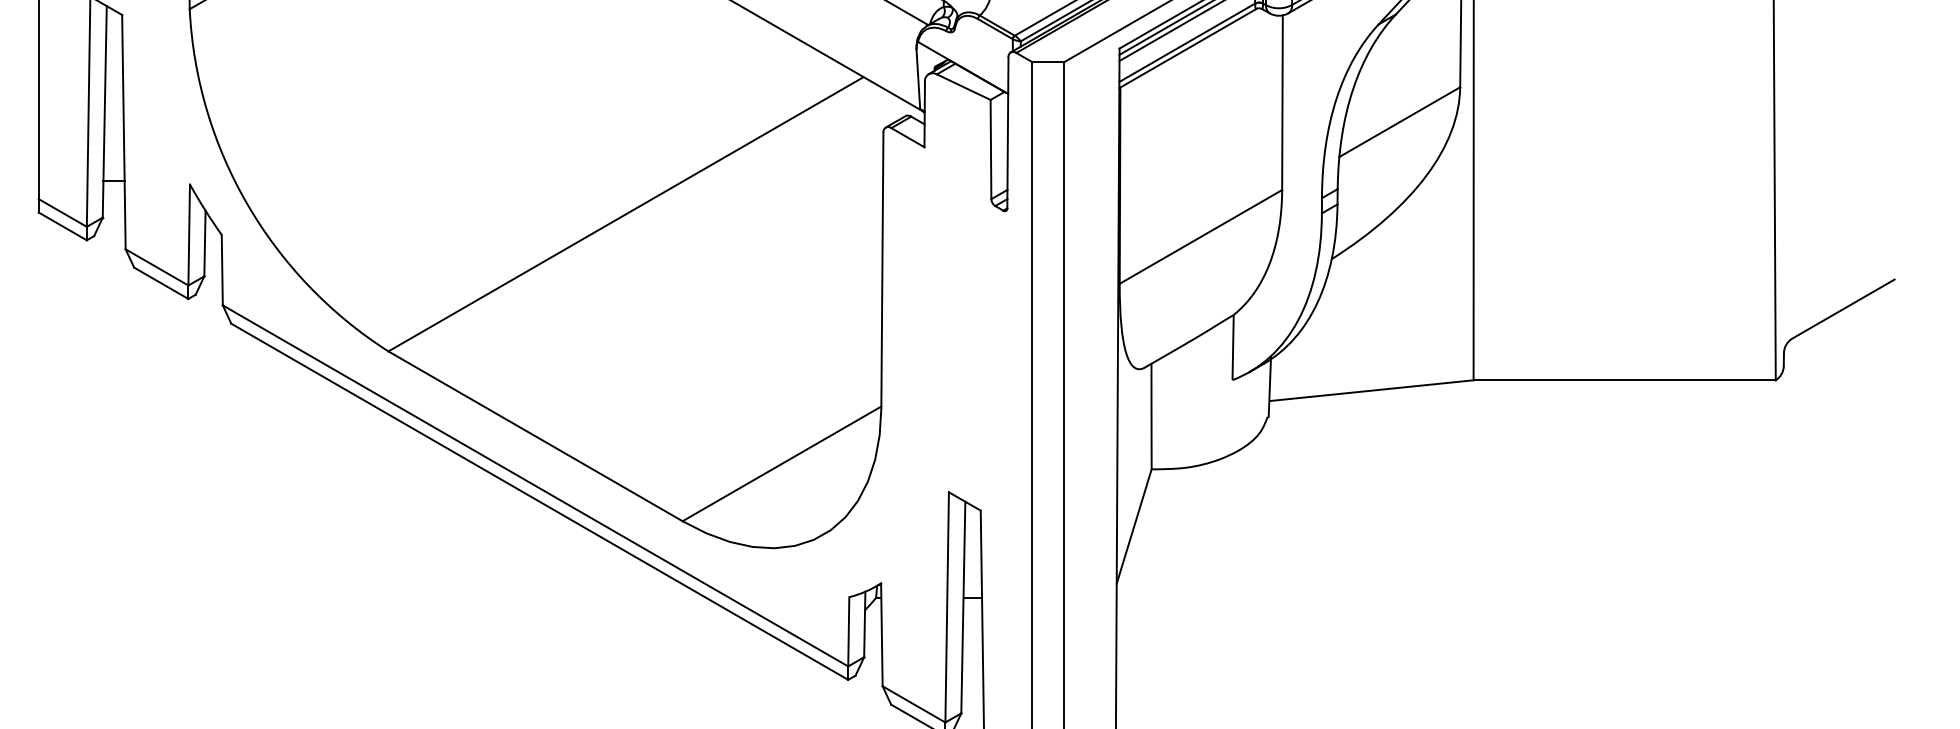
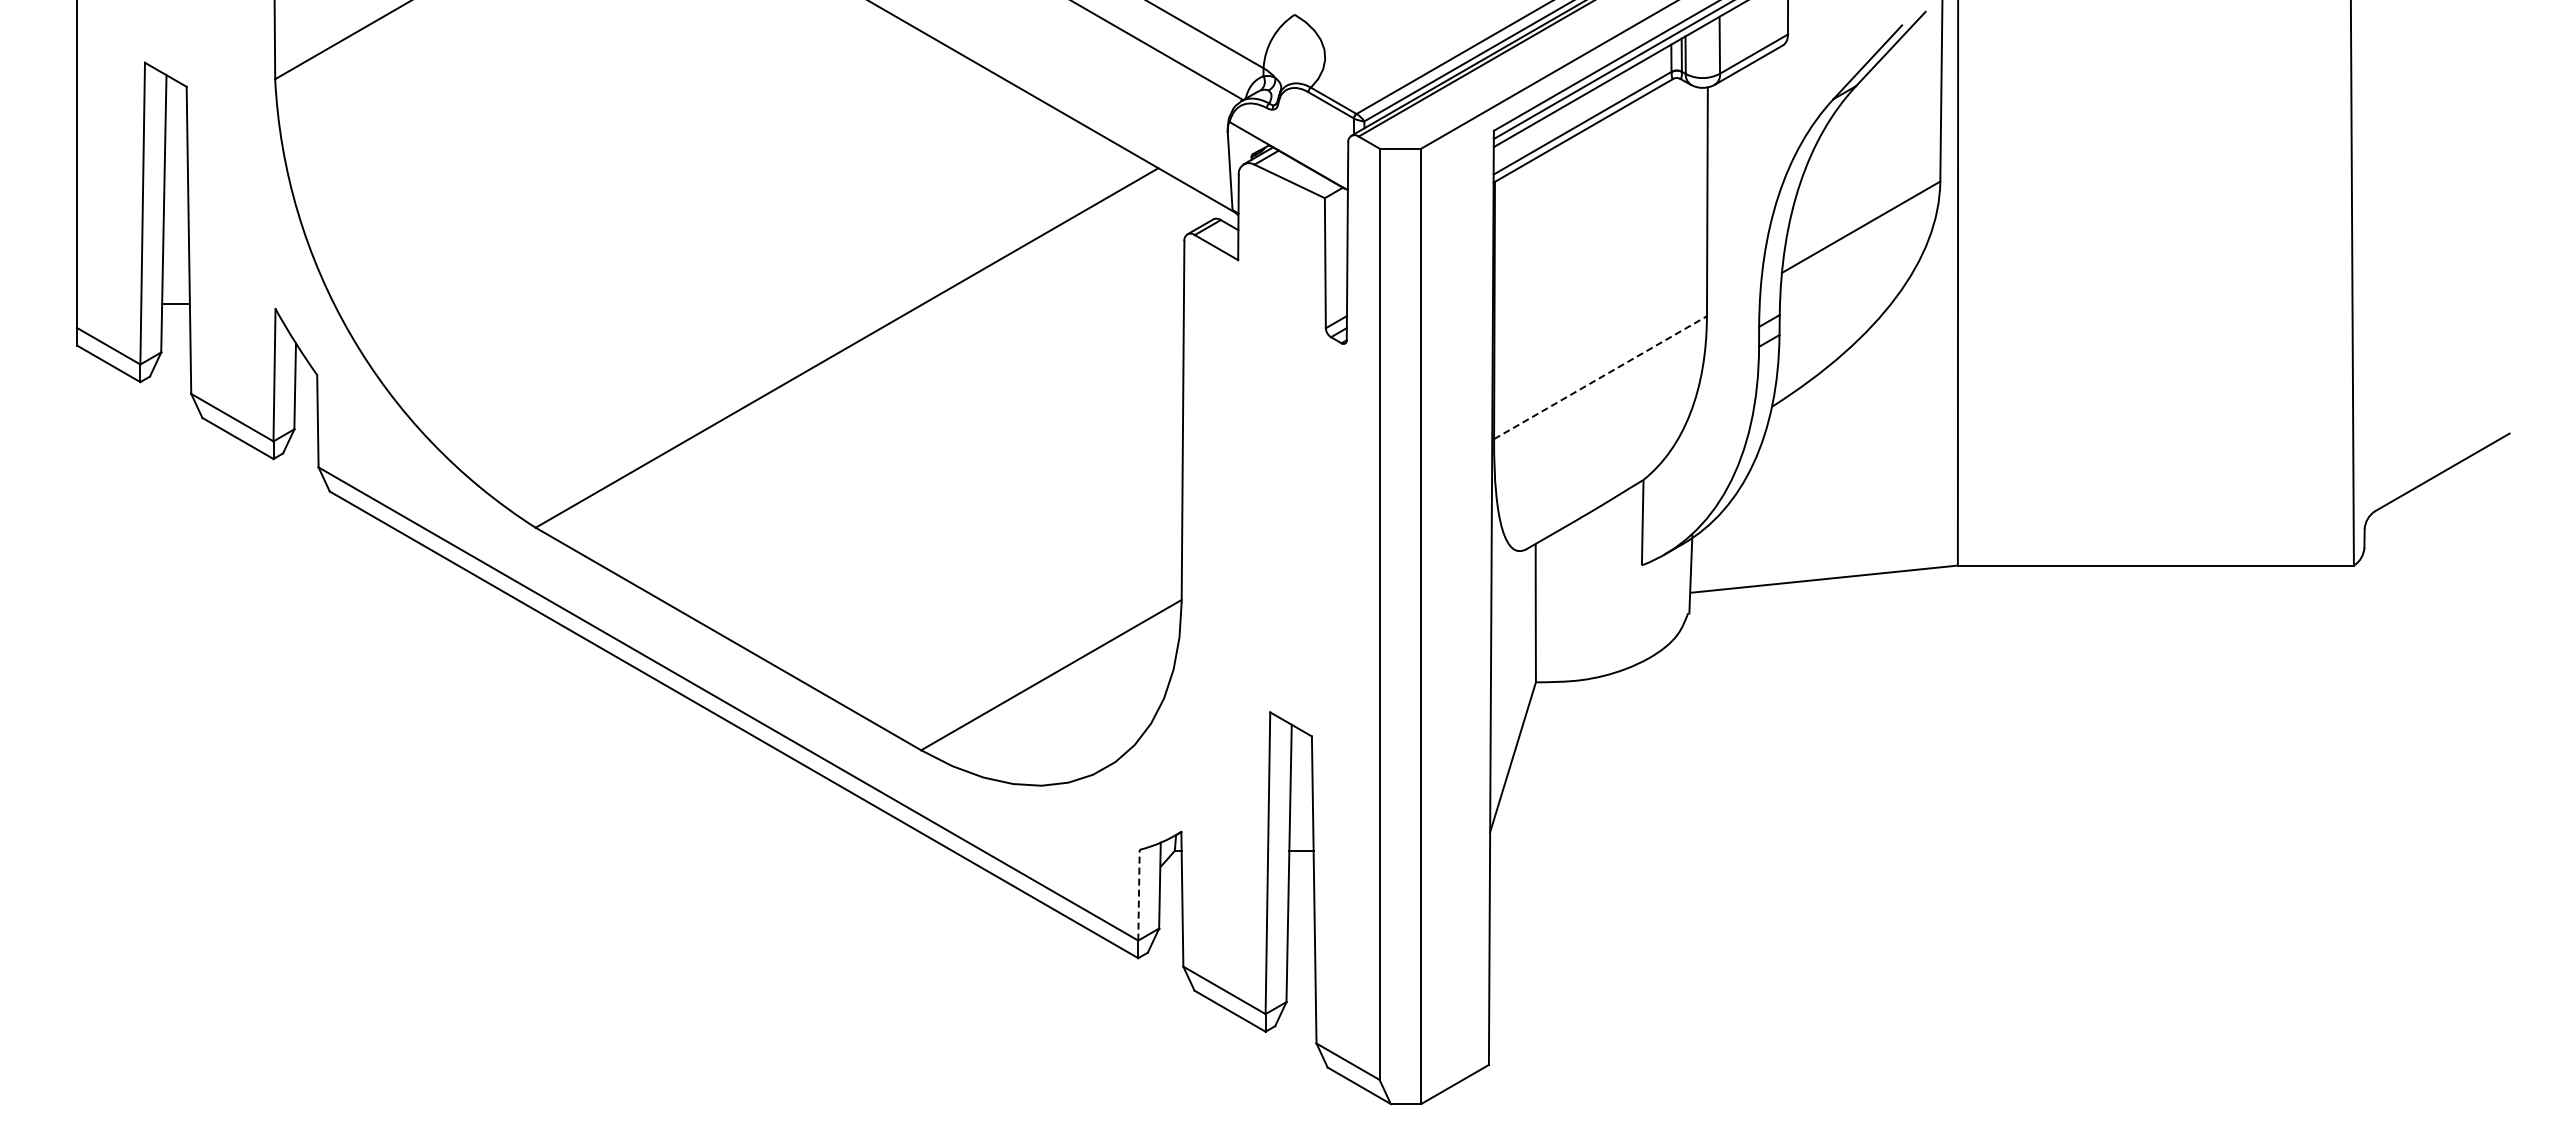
line: (1200, 236) -> (1600, 377), solid -> dashed
line: (848, 631) -> (1138, 894), solid -> dashed

